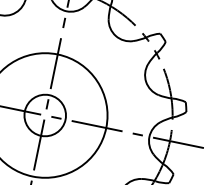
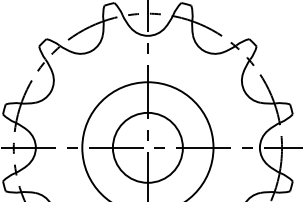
circle: (44, 115) -> (147, 147), size x1.6

